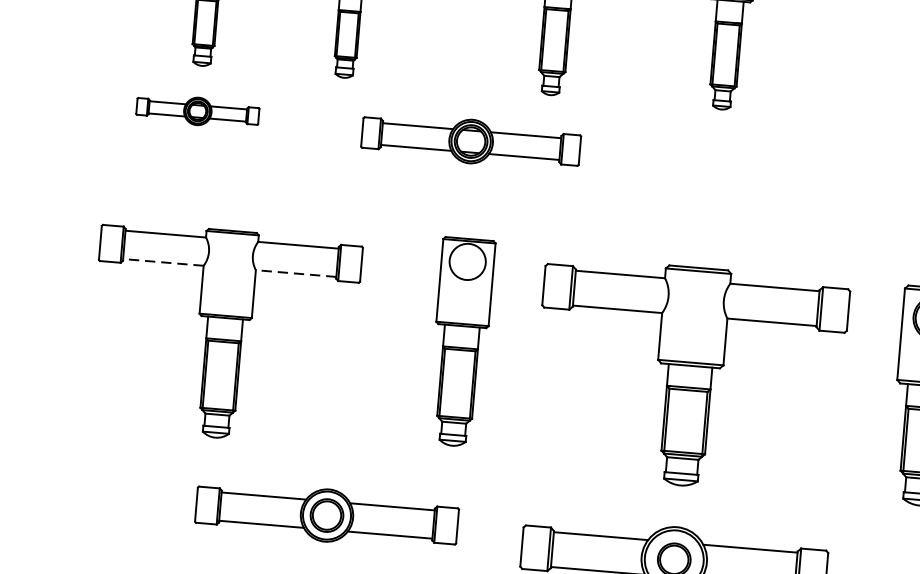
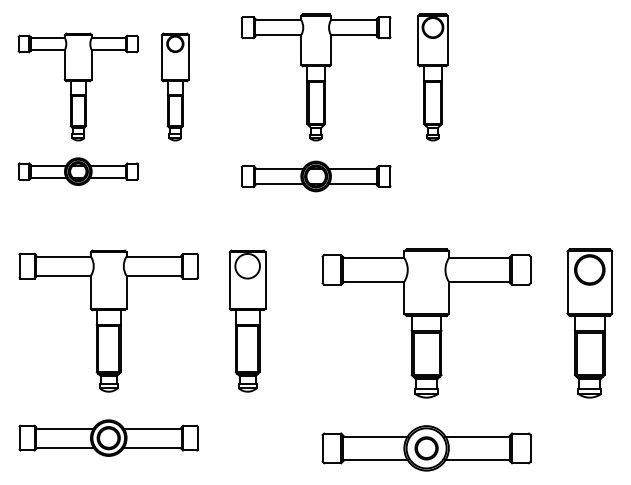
part: (196, 111) -> (77, 171), size x1.43
part: (470, 141) -> (315, 176), moved
line: (162, 261) -> (62, 275), dashed -> solid
line: (295, 272) -> (153, 275), dashed -> solid
part: (460, 341) -> (247, 320), moved
part: (326, 514) -> (108, 437), moved

